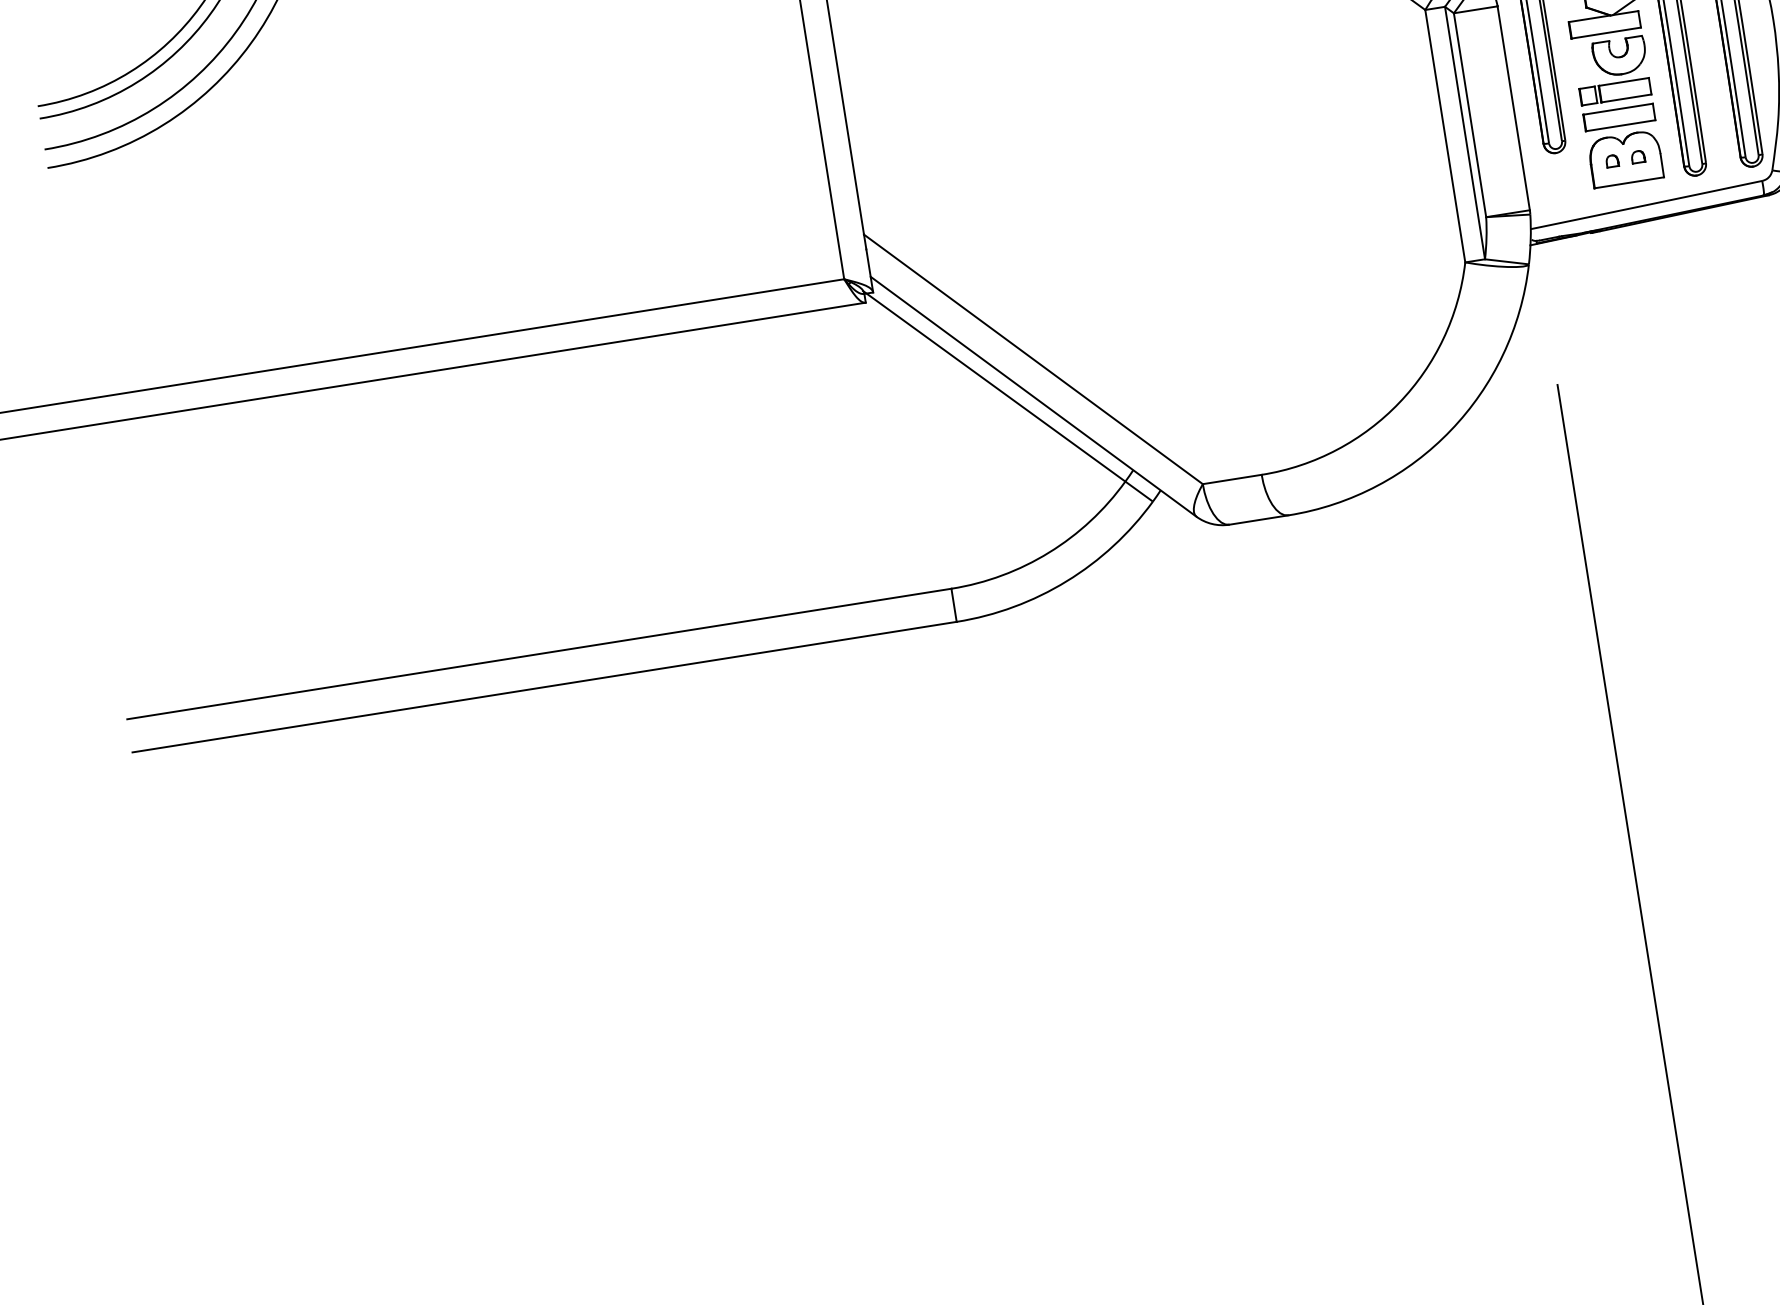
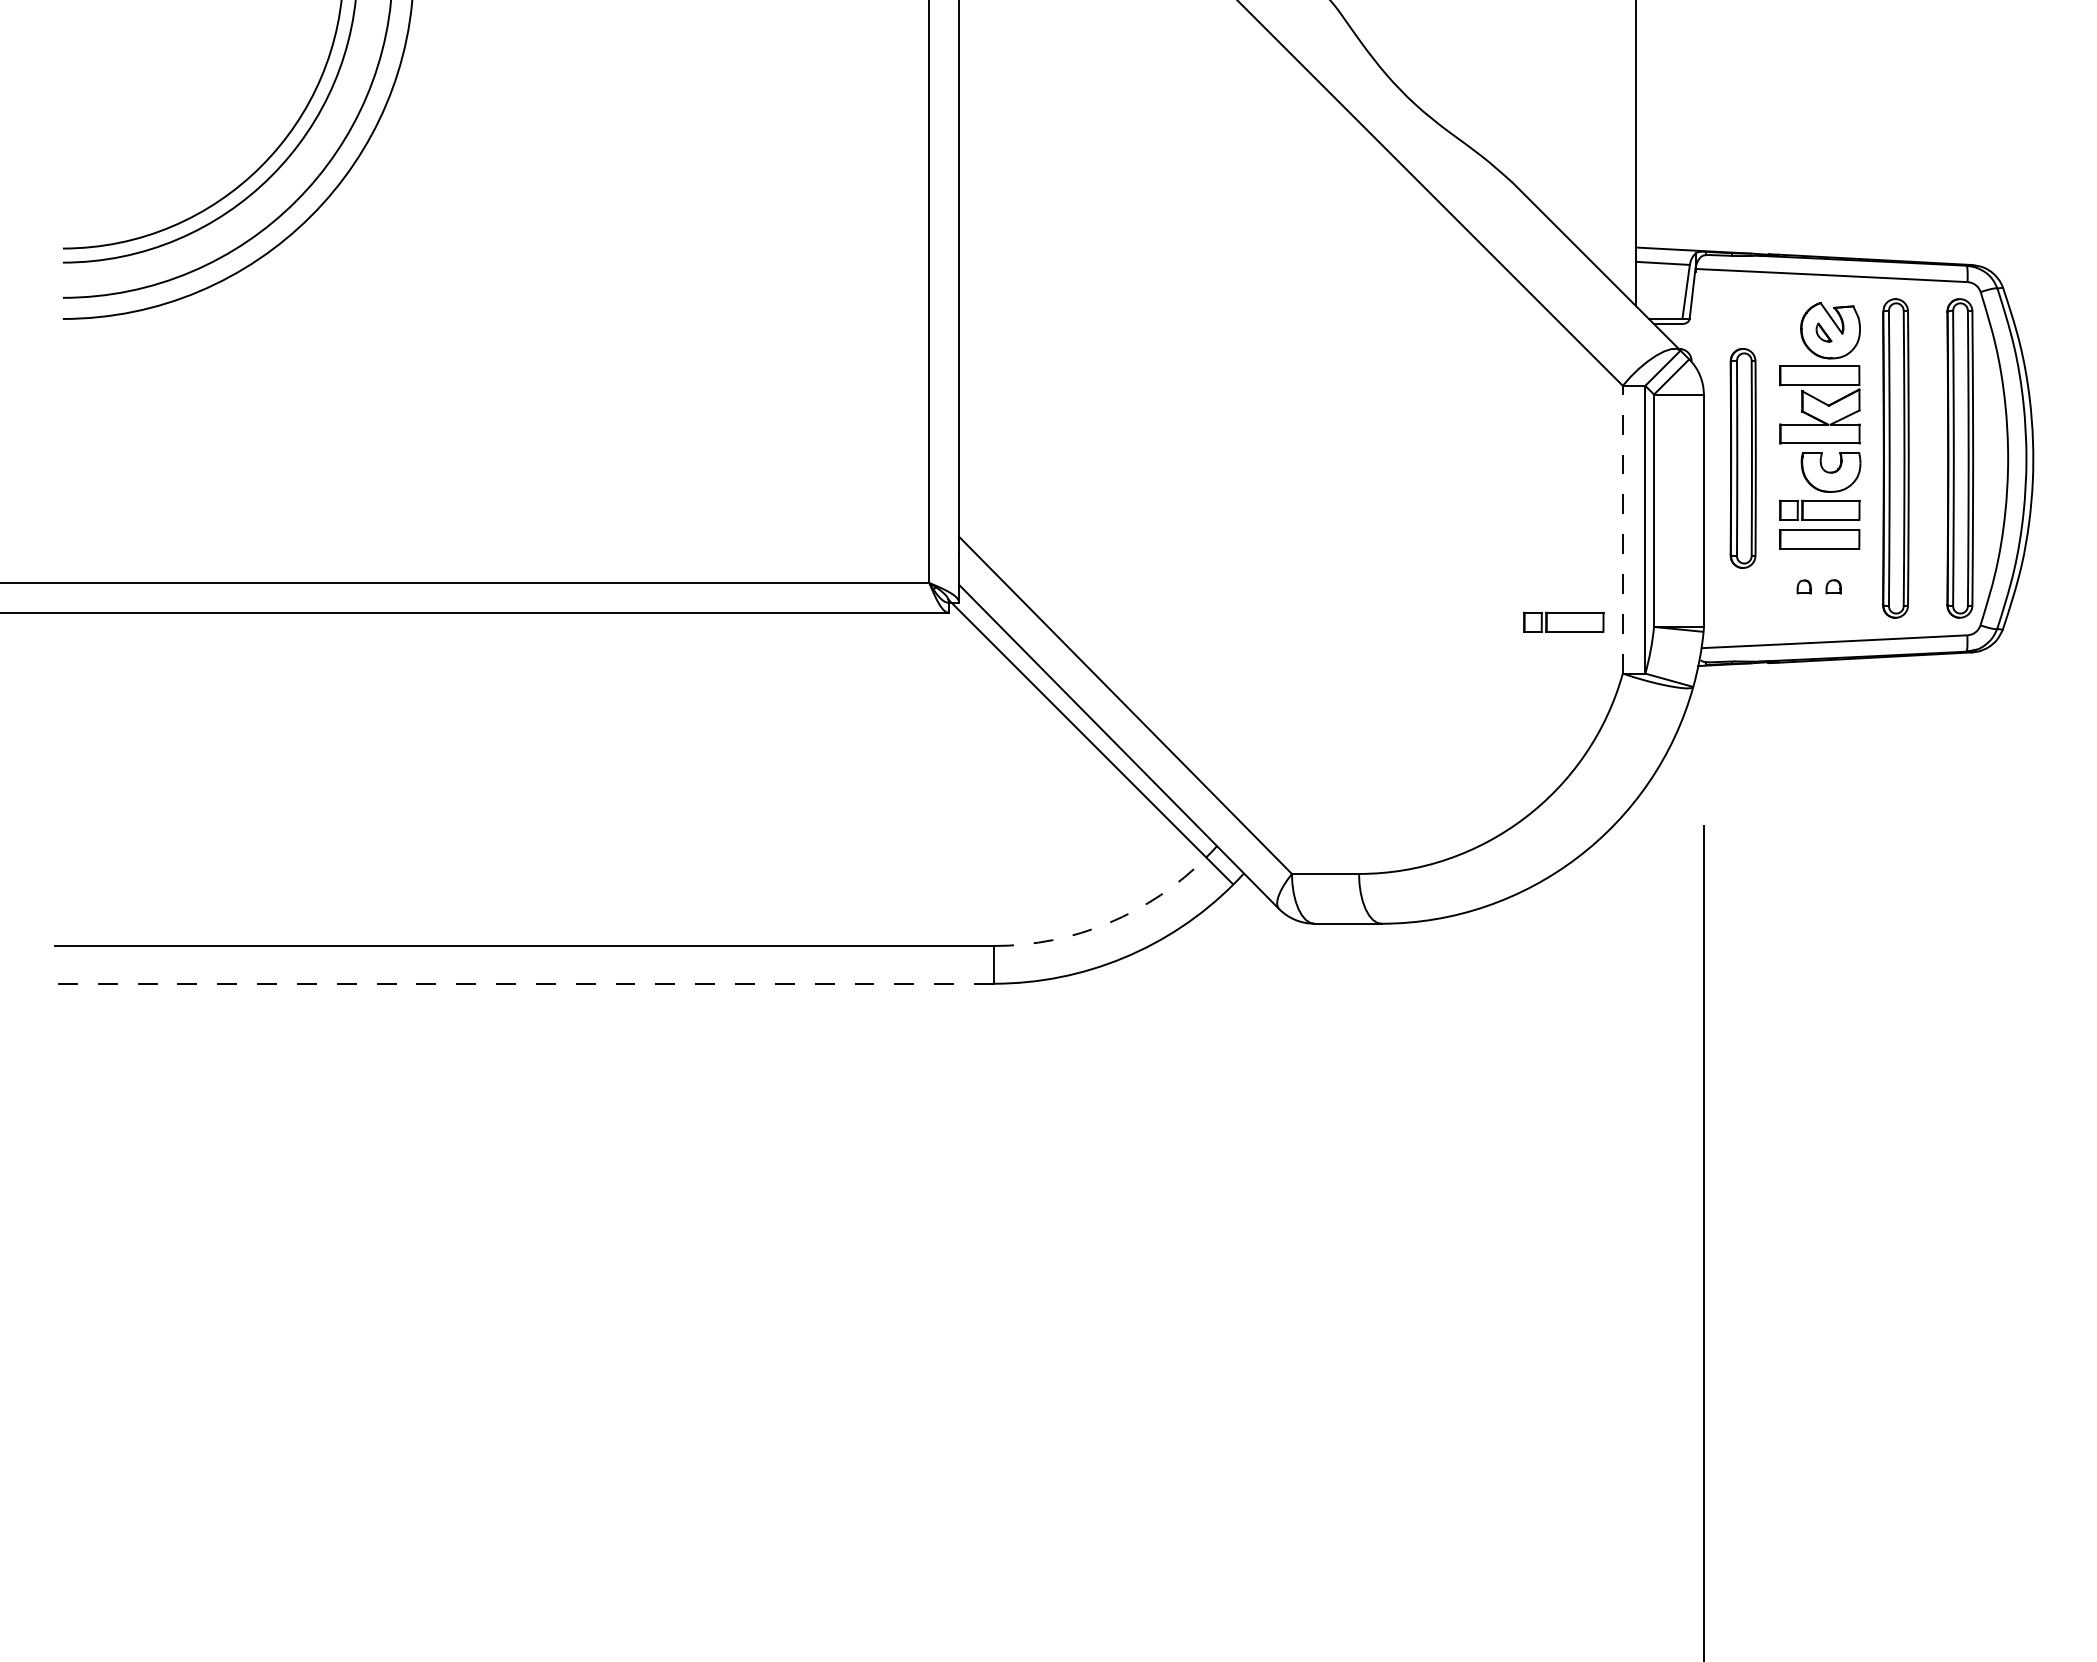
line: (1444, 136) -> (1622, 529), solid -> dashed
part: (1624, 158) -> (1818, 586), removed
part: (1405, 224) -> (1563, 621), added
arc: (1048, 552) -> (1108, 922), solid -> dashed
line: (544, 686) -> (524, 983), solid -> dashed

